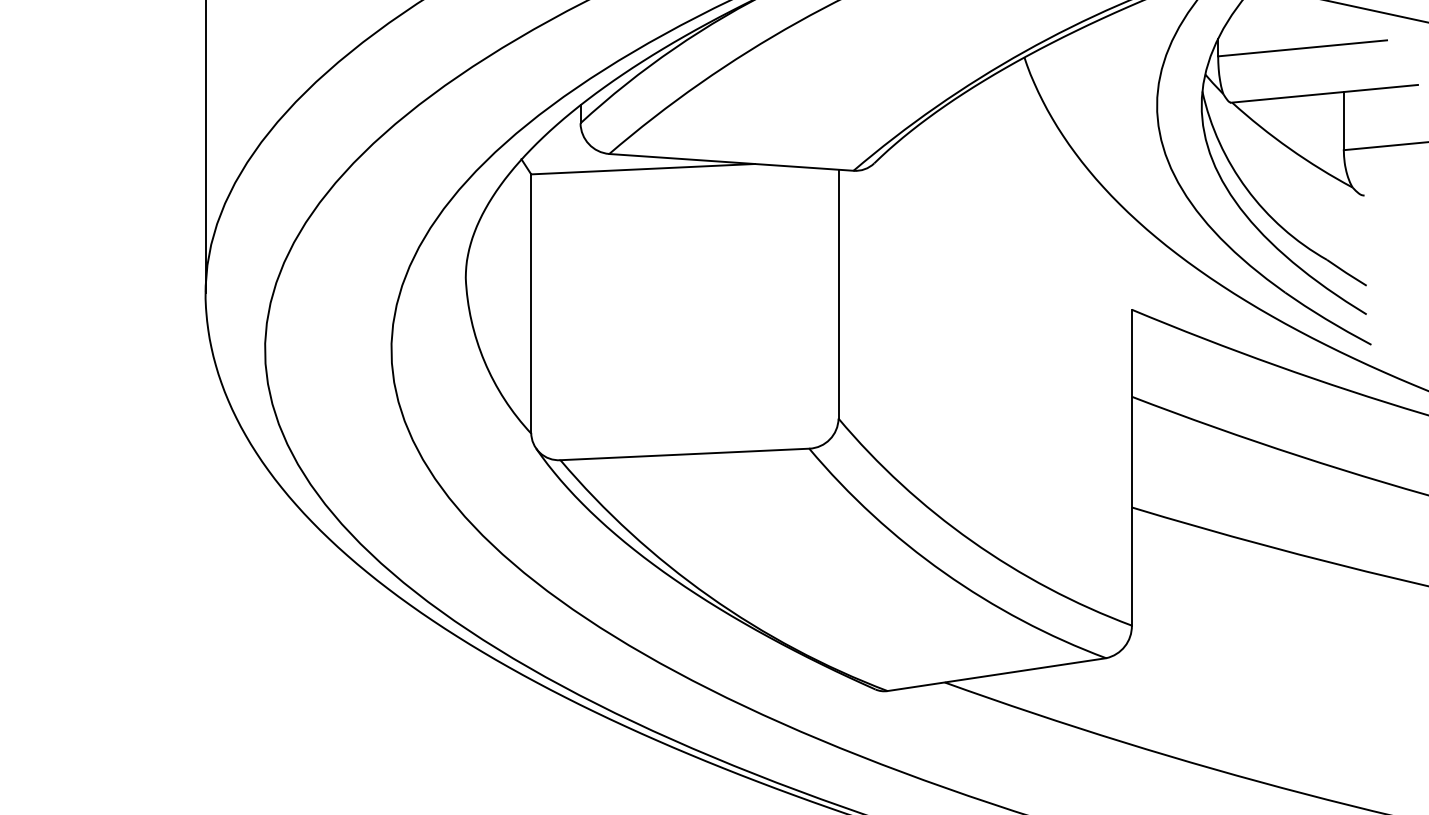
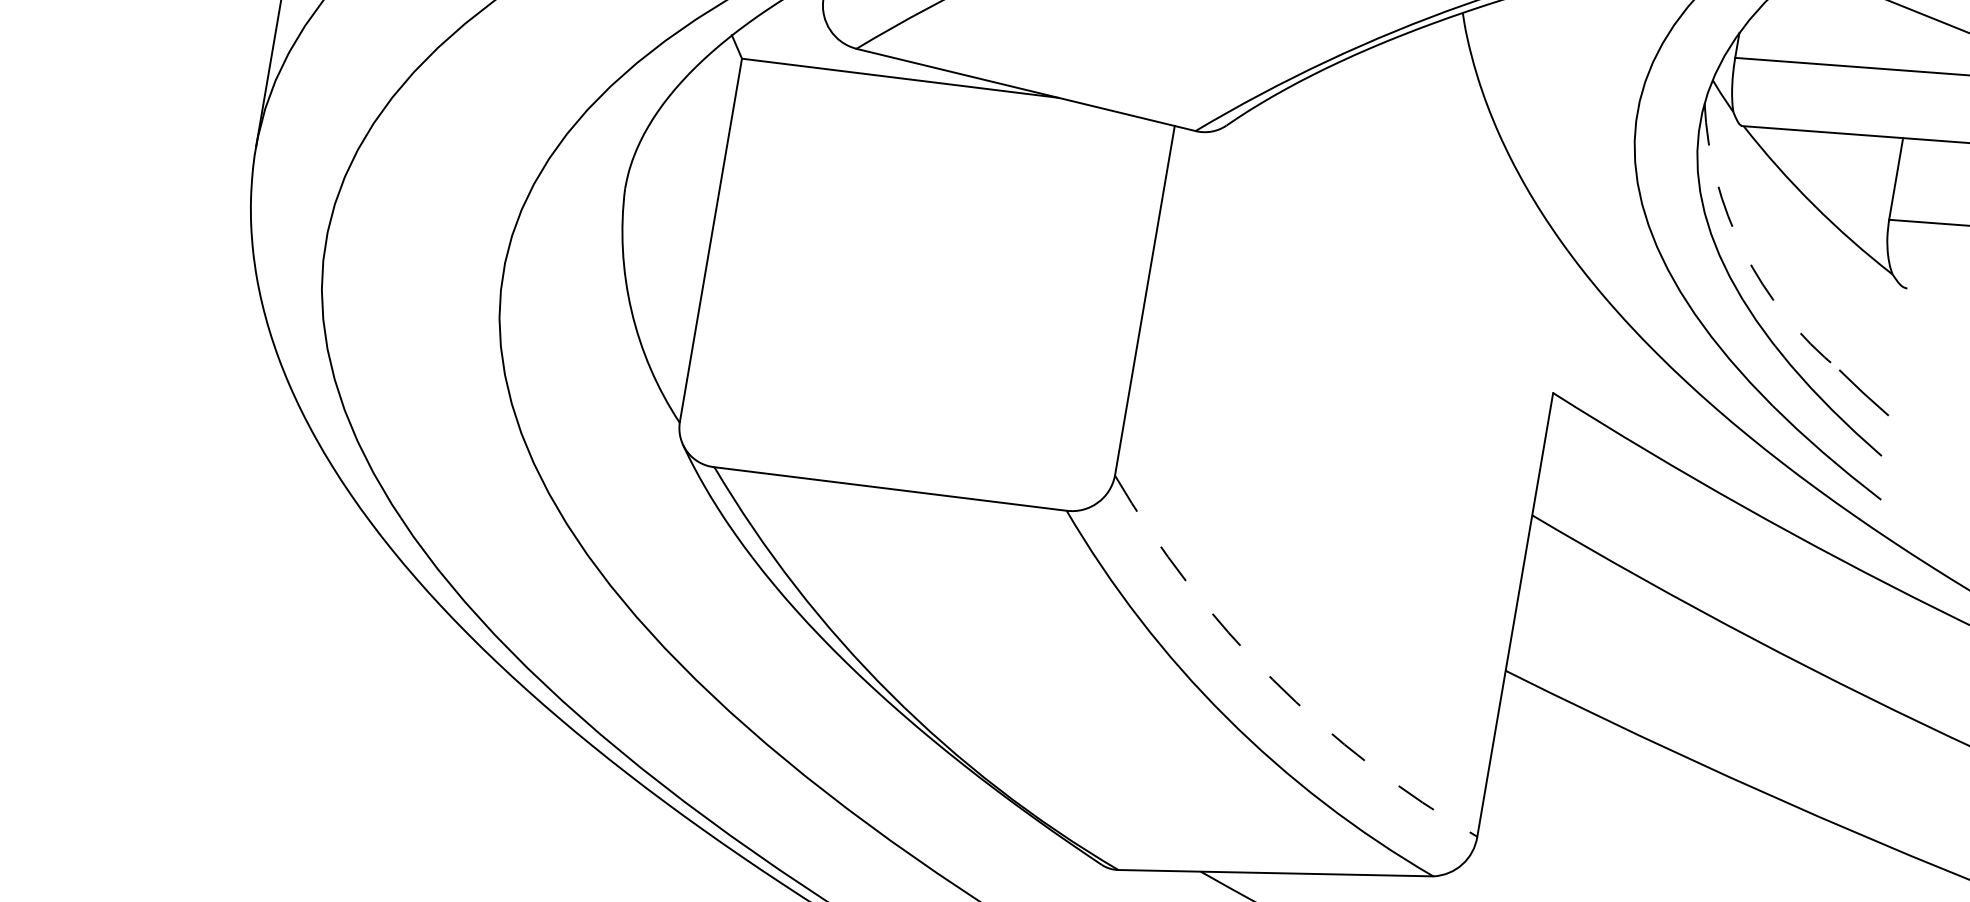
arc: (1246, 188) -> (1743, 250), solid -> dashed
arc: (971, 541) -> (1272, 680), solid -> dashed

